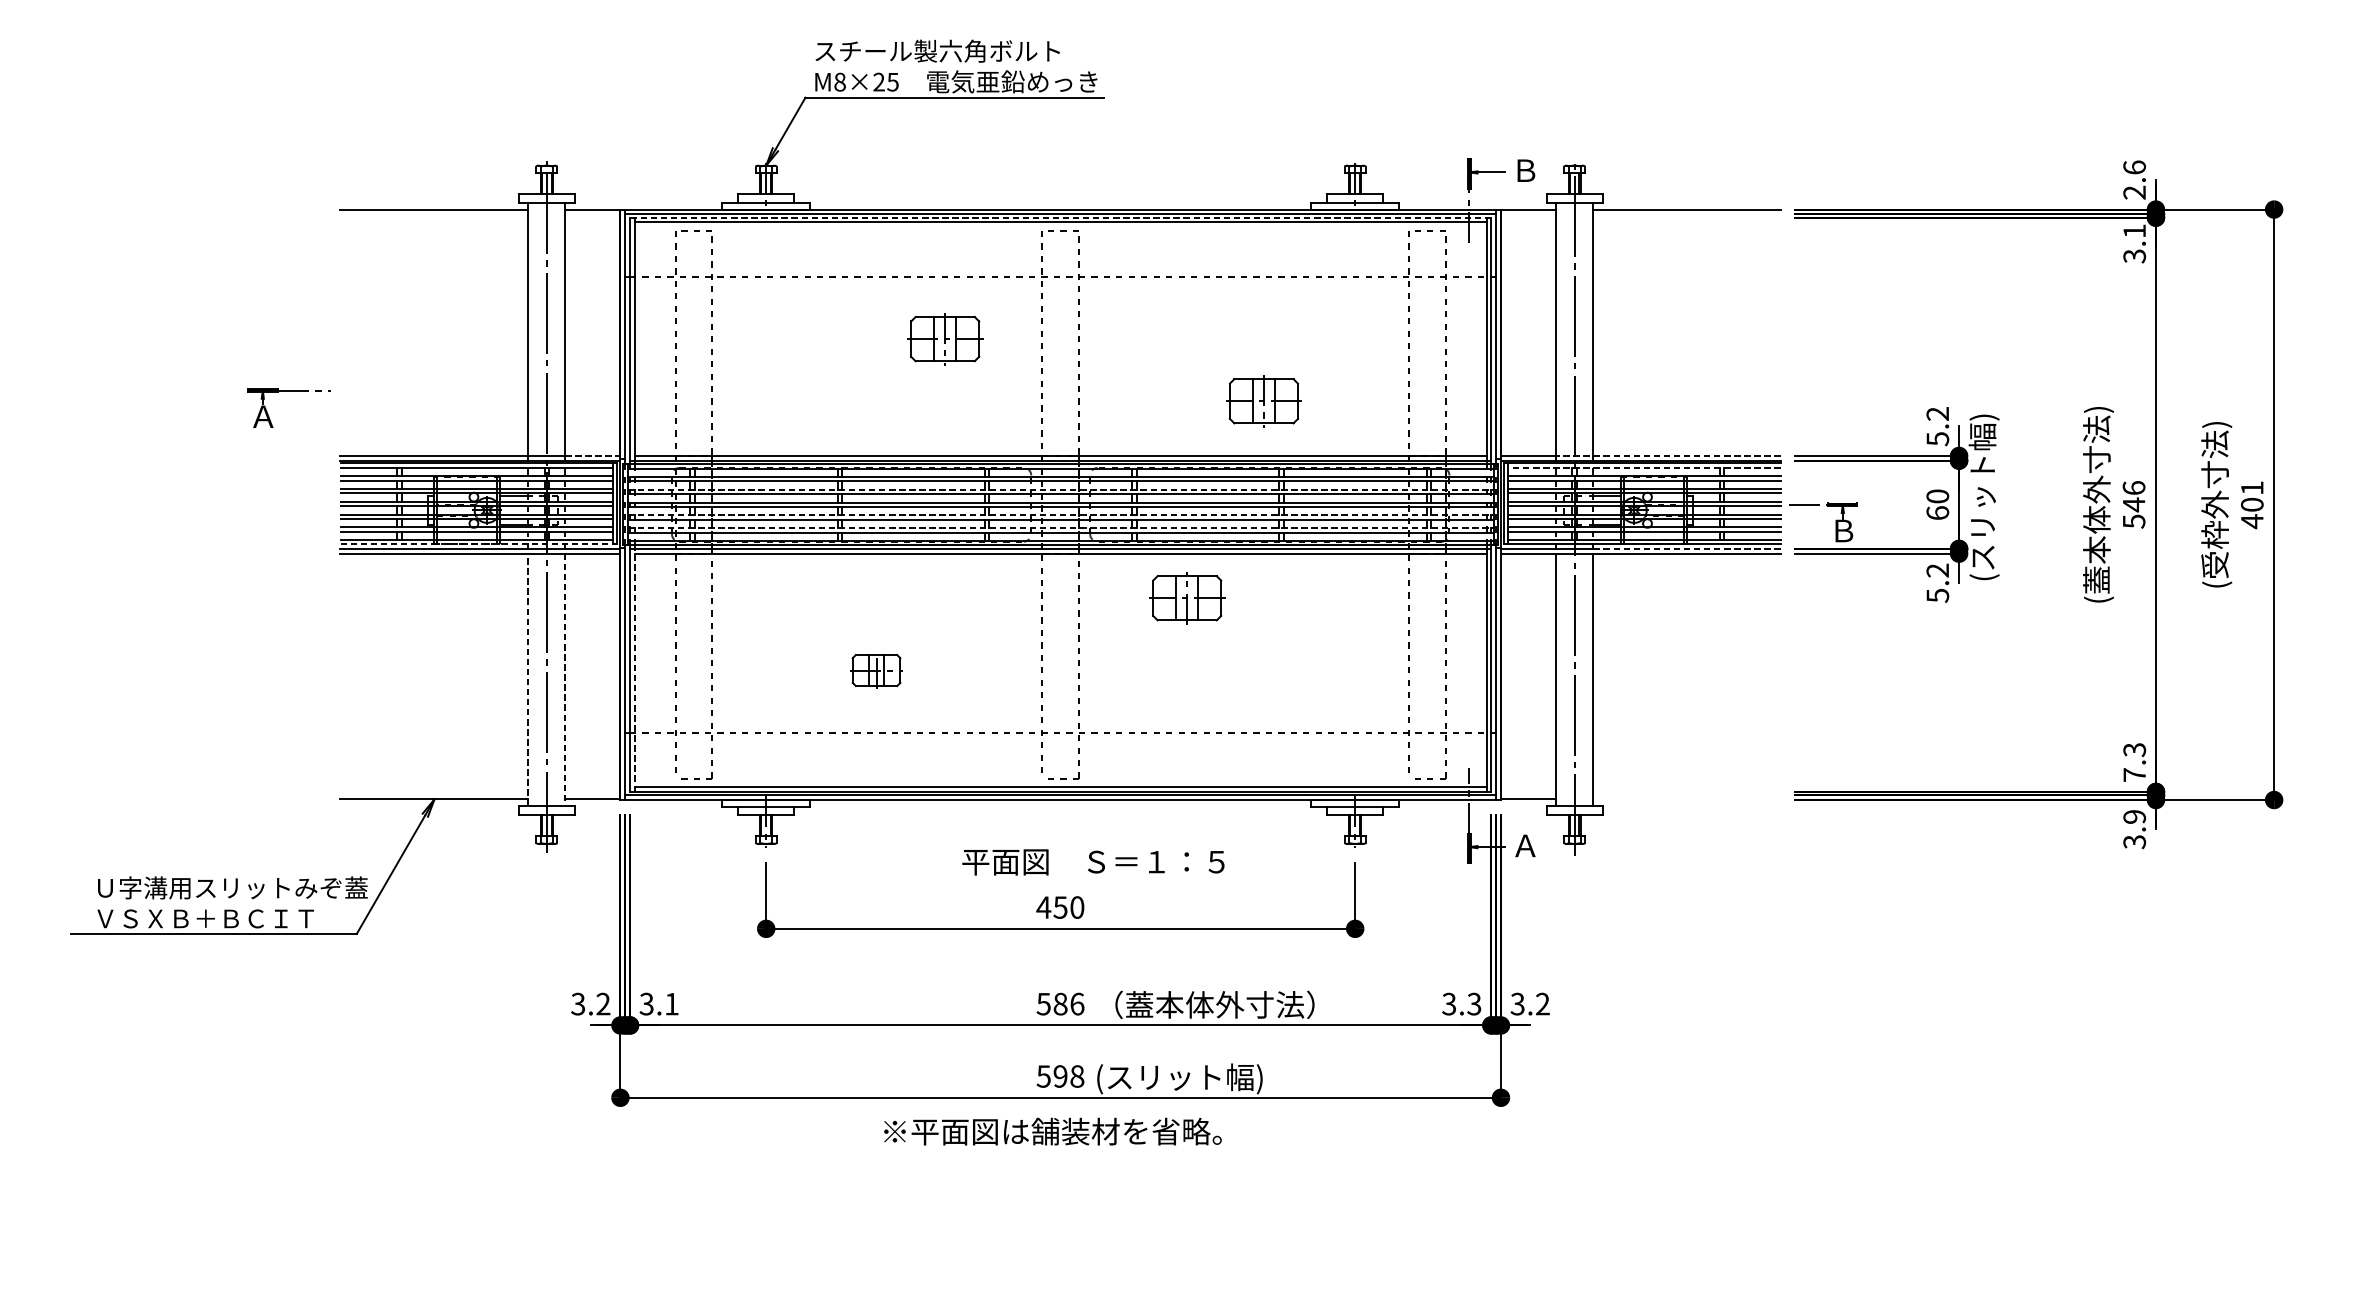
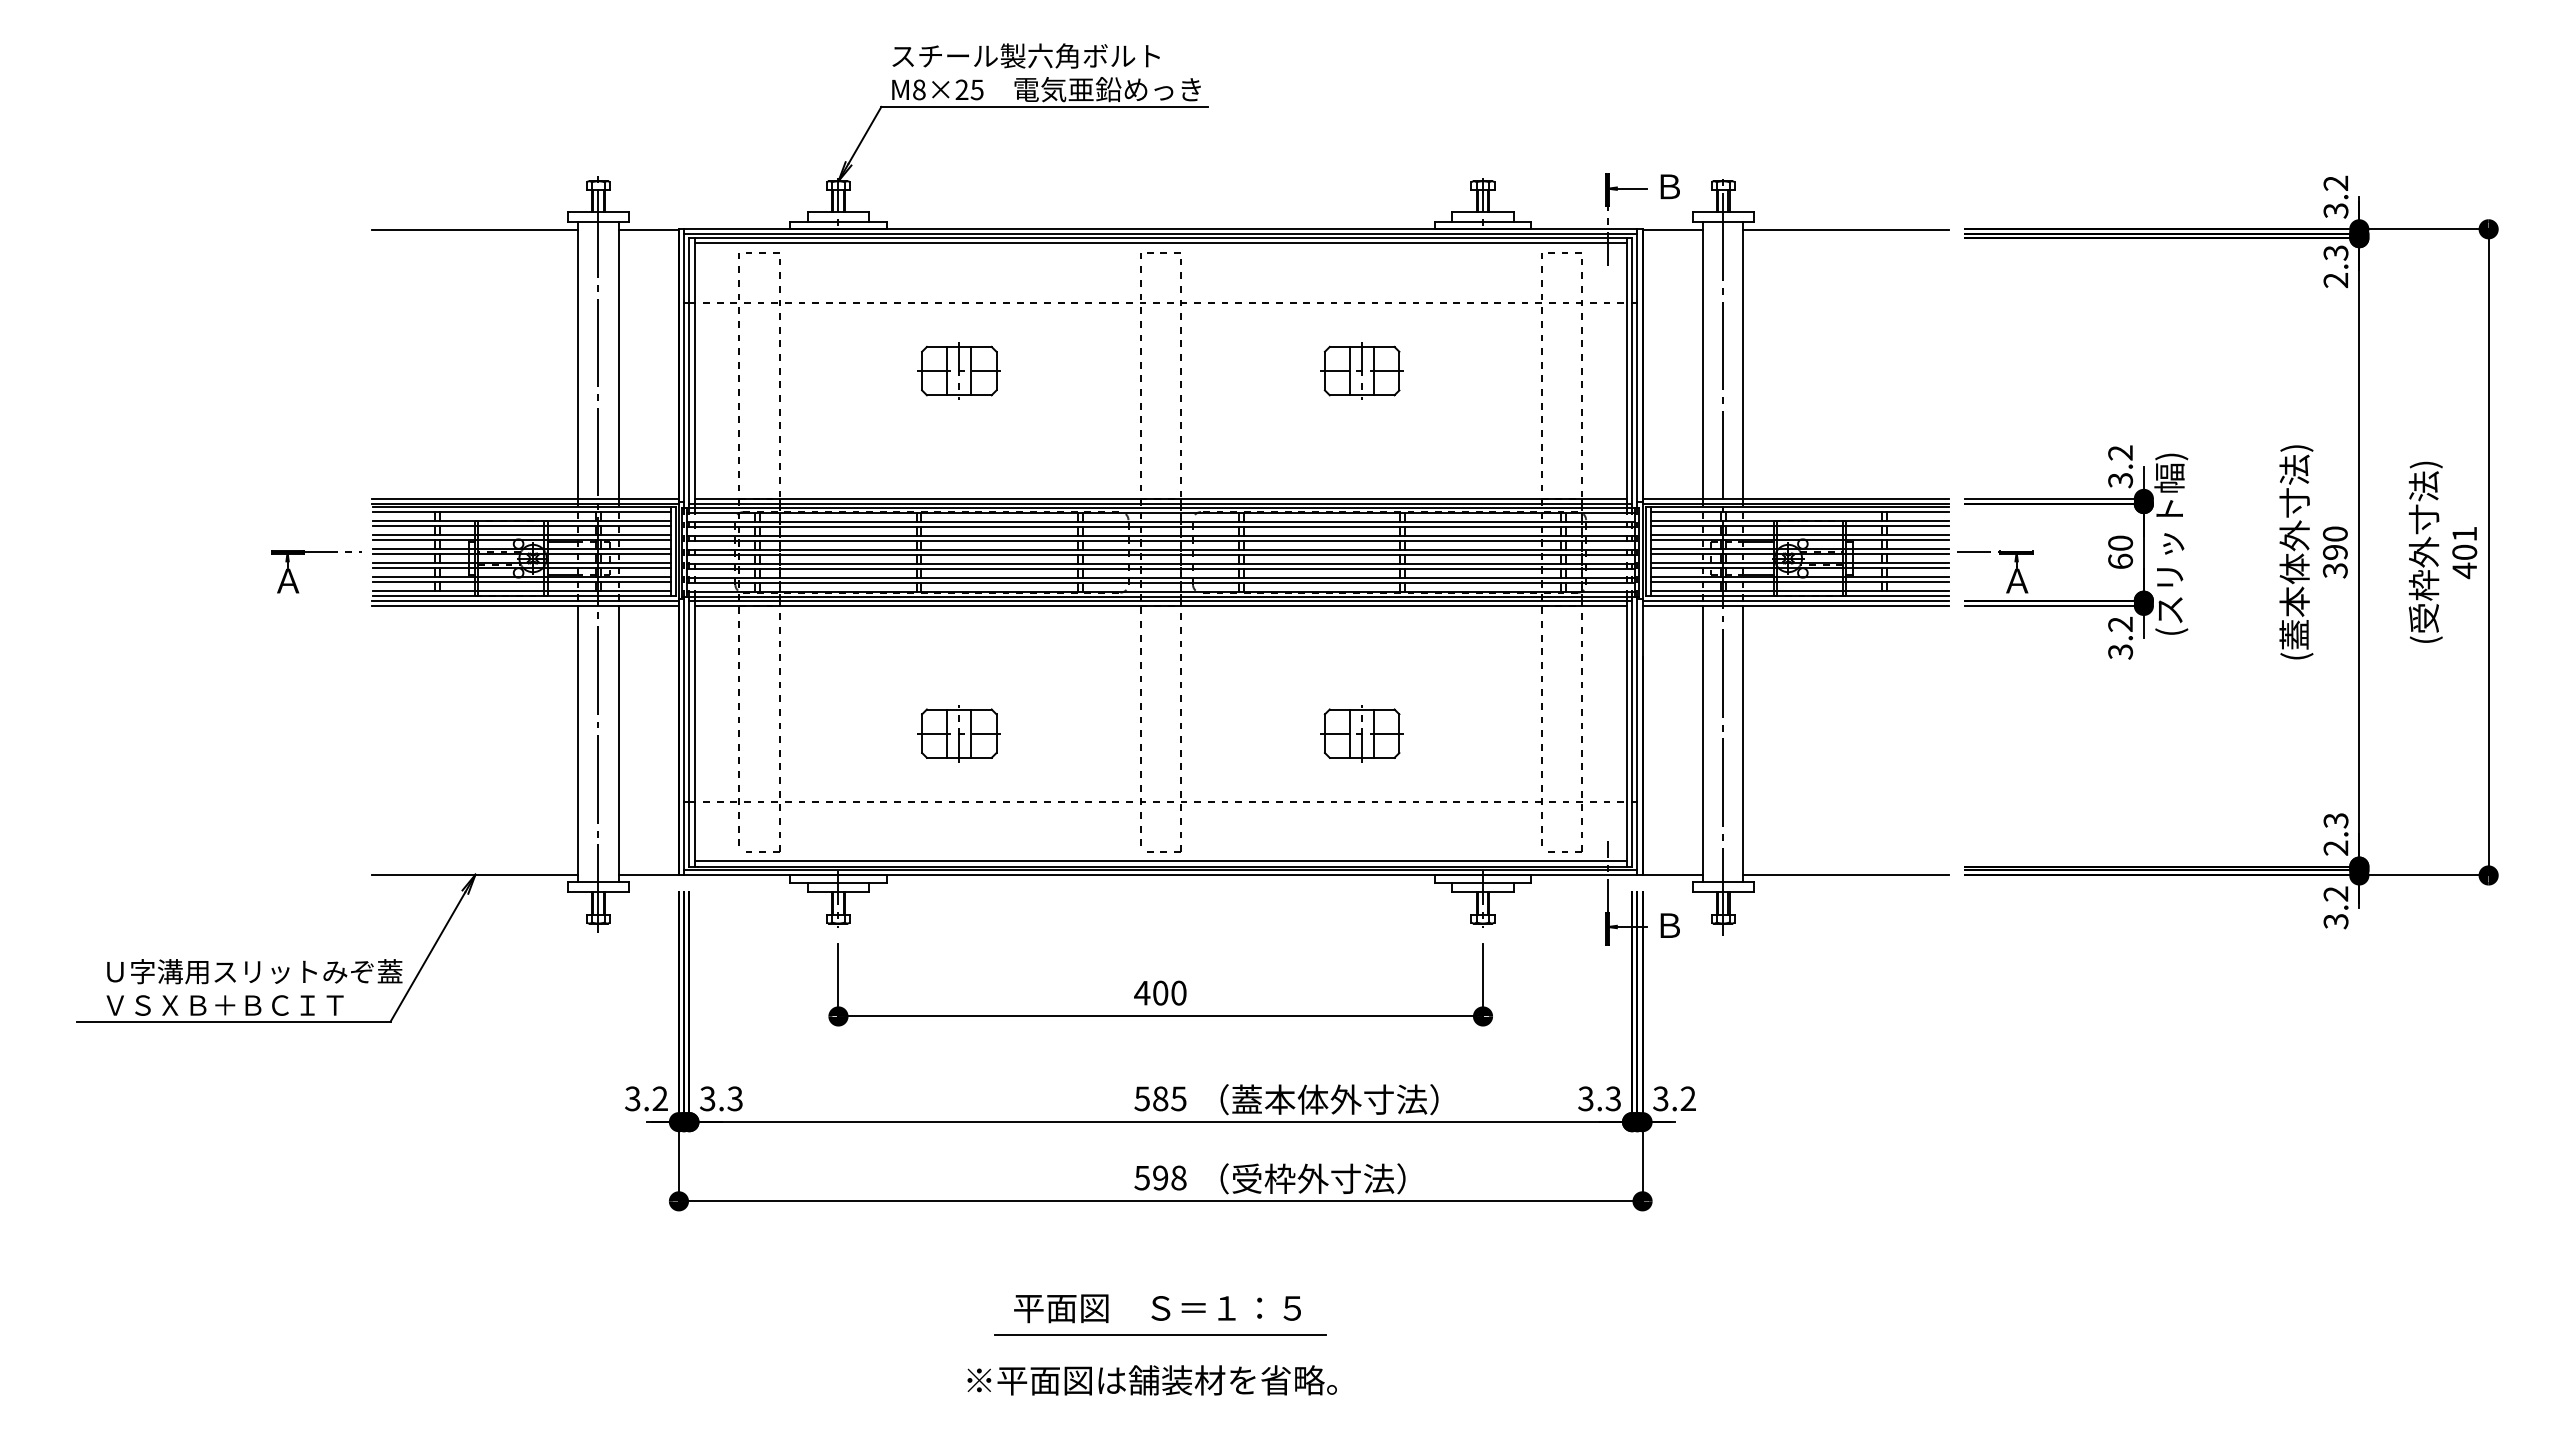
text: (2134, 179) -> (2335, 196), 2.6 -> 3.2
line: (1060, 217) -> (1160, 238), dashed -> solid
text: (2134, 243) -> (2335, 266), 3.1 -> 2.3
part: (944, 338) -> (958, 370), moved
part: (289, 390) -> (316, 552), moved
part: (1263, 400) -> (1361, 370), moved
text: (1937, 439) -> (2120, 480), 5.2 -> 3.2
line: (593, 455) -> (649, 498), dashed -> solid
line: (1668, 455) -> (1825, 498), dashed -> solid
line: (1644, 468) -> (1799, 512), dashed -> solid
line: (1060, 490) -> (1160, 536), dashed -> solid
text: (2133, 503) -> (2334, 551), 546 -> 390
line: (1060, 514) -> (1160, 563), dashed -> solid
line: (1060, 527) -> (1160, 577), dashed -> solid
text: (1843, 530) -> (2017, 580), Ｂ -> Ａ
line: (479, 544) -> (524, 595), dashed -> solid
line: (1686, 548) -> (1845, 600), dashed -> solid
text: (1937, 595) -> (2120, 651), 5.2 -> 3.2
part: (1186, 598) -> (1361, 733), moved
line: (634, 668) -> (694, 731), dashed -> solid
part: (875, 670) -> (958, 733), size x1.43
line: (528, 679) -> (578, 743), dashed -> solid
line: (565, 680) -> (618, 744), dashed -> solid
text: (2134, 774) -> (2335, 847), 7.3 -> 2.3
line: (1686, 799) -> (1845, 874), added
text: (2135, 816) -> (2336, 893), 3.9 -> 3.2
text: (1525, 845) -> (1669, 925), Ａ -> Ｂ
text: (1093, 862) -> (1157, 1308), moved
text: (1060, 906) -> (1160, 992), 450 -> 400
text: (671, 1003) -> (734, 1098), 3.1 -> 3.3
text: (1076, 1003) -> (1178, 1098), 586 -> 585
text: (1190, 1078) -> (1302, 1180), (スリット幅) -> （受枠外寸法）
text: (1052, 1131) -> (1151, 1380), moved
line: (1060, 1220) -> (1160, 1335), added

